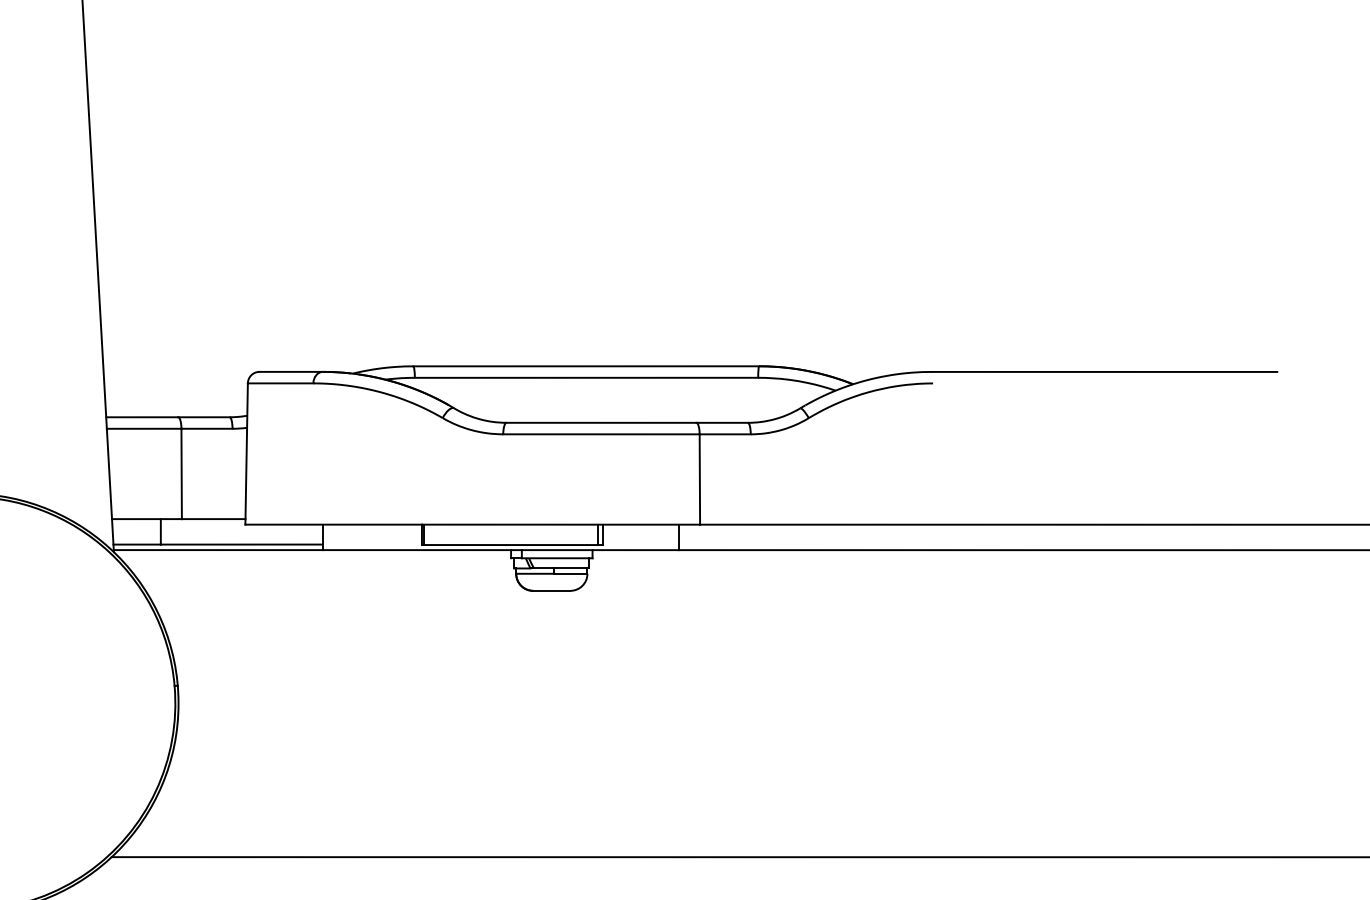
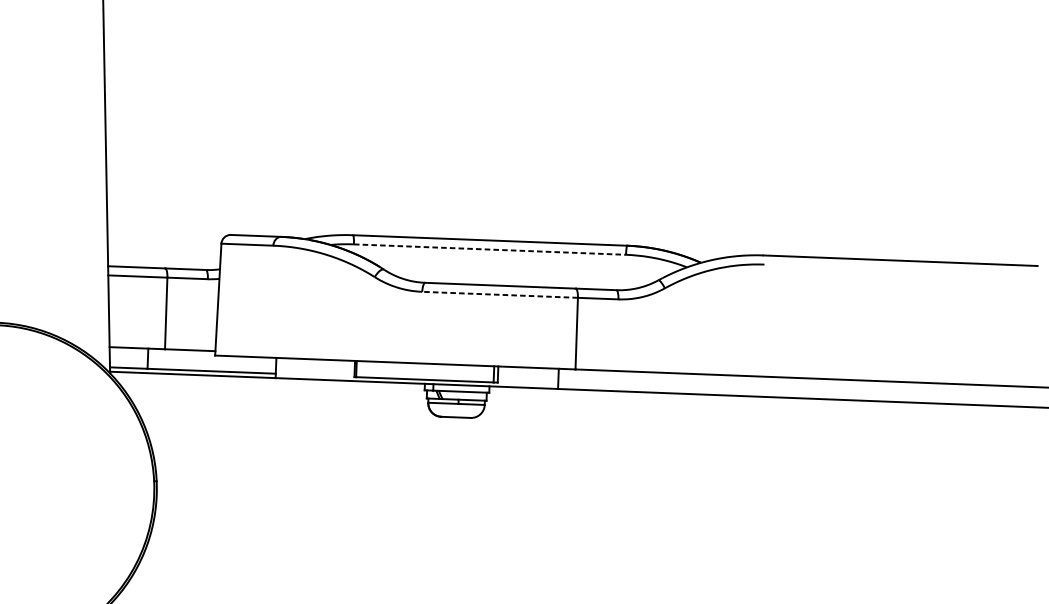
line: (586, 377) -> (489, 249), solid -> dashed
line: (600, 434) -> (499, 294), solid -> dashed

